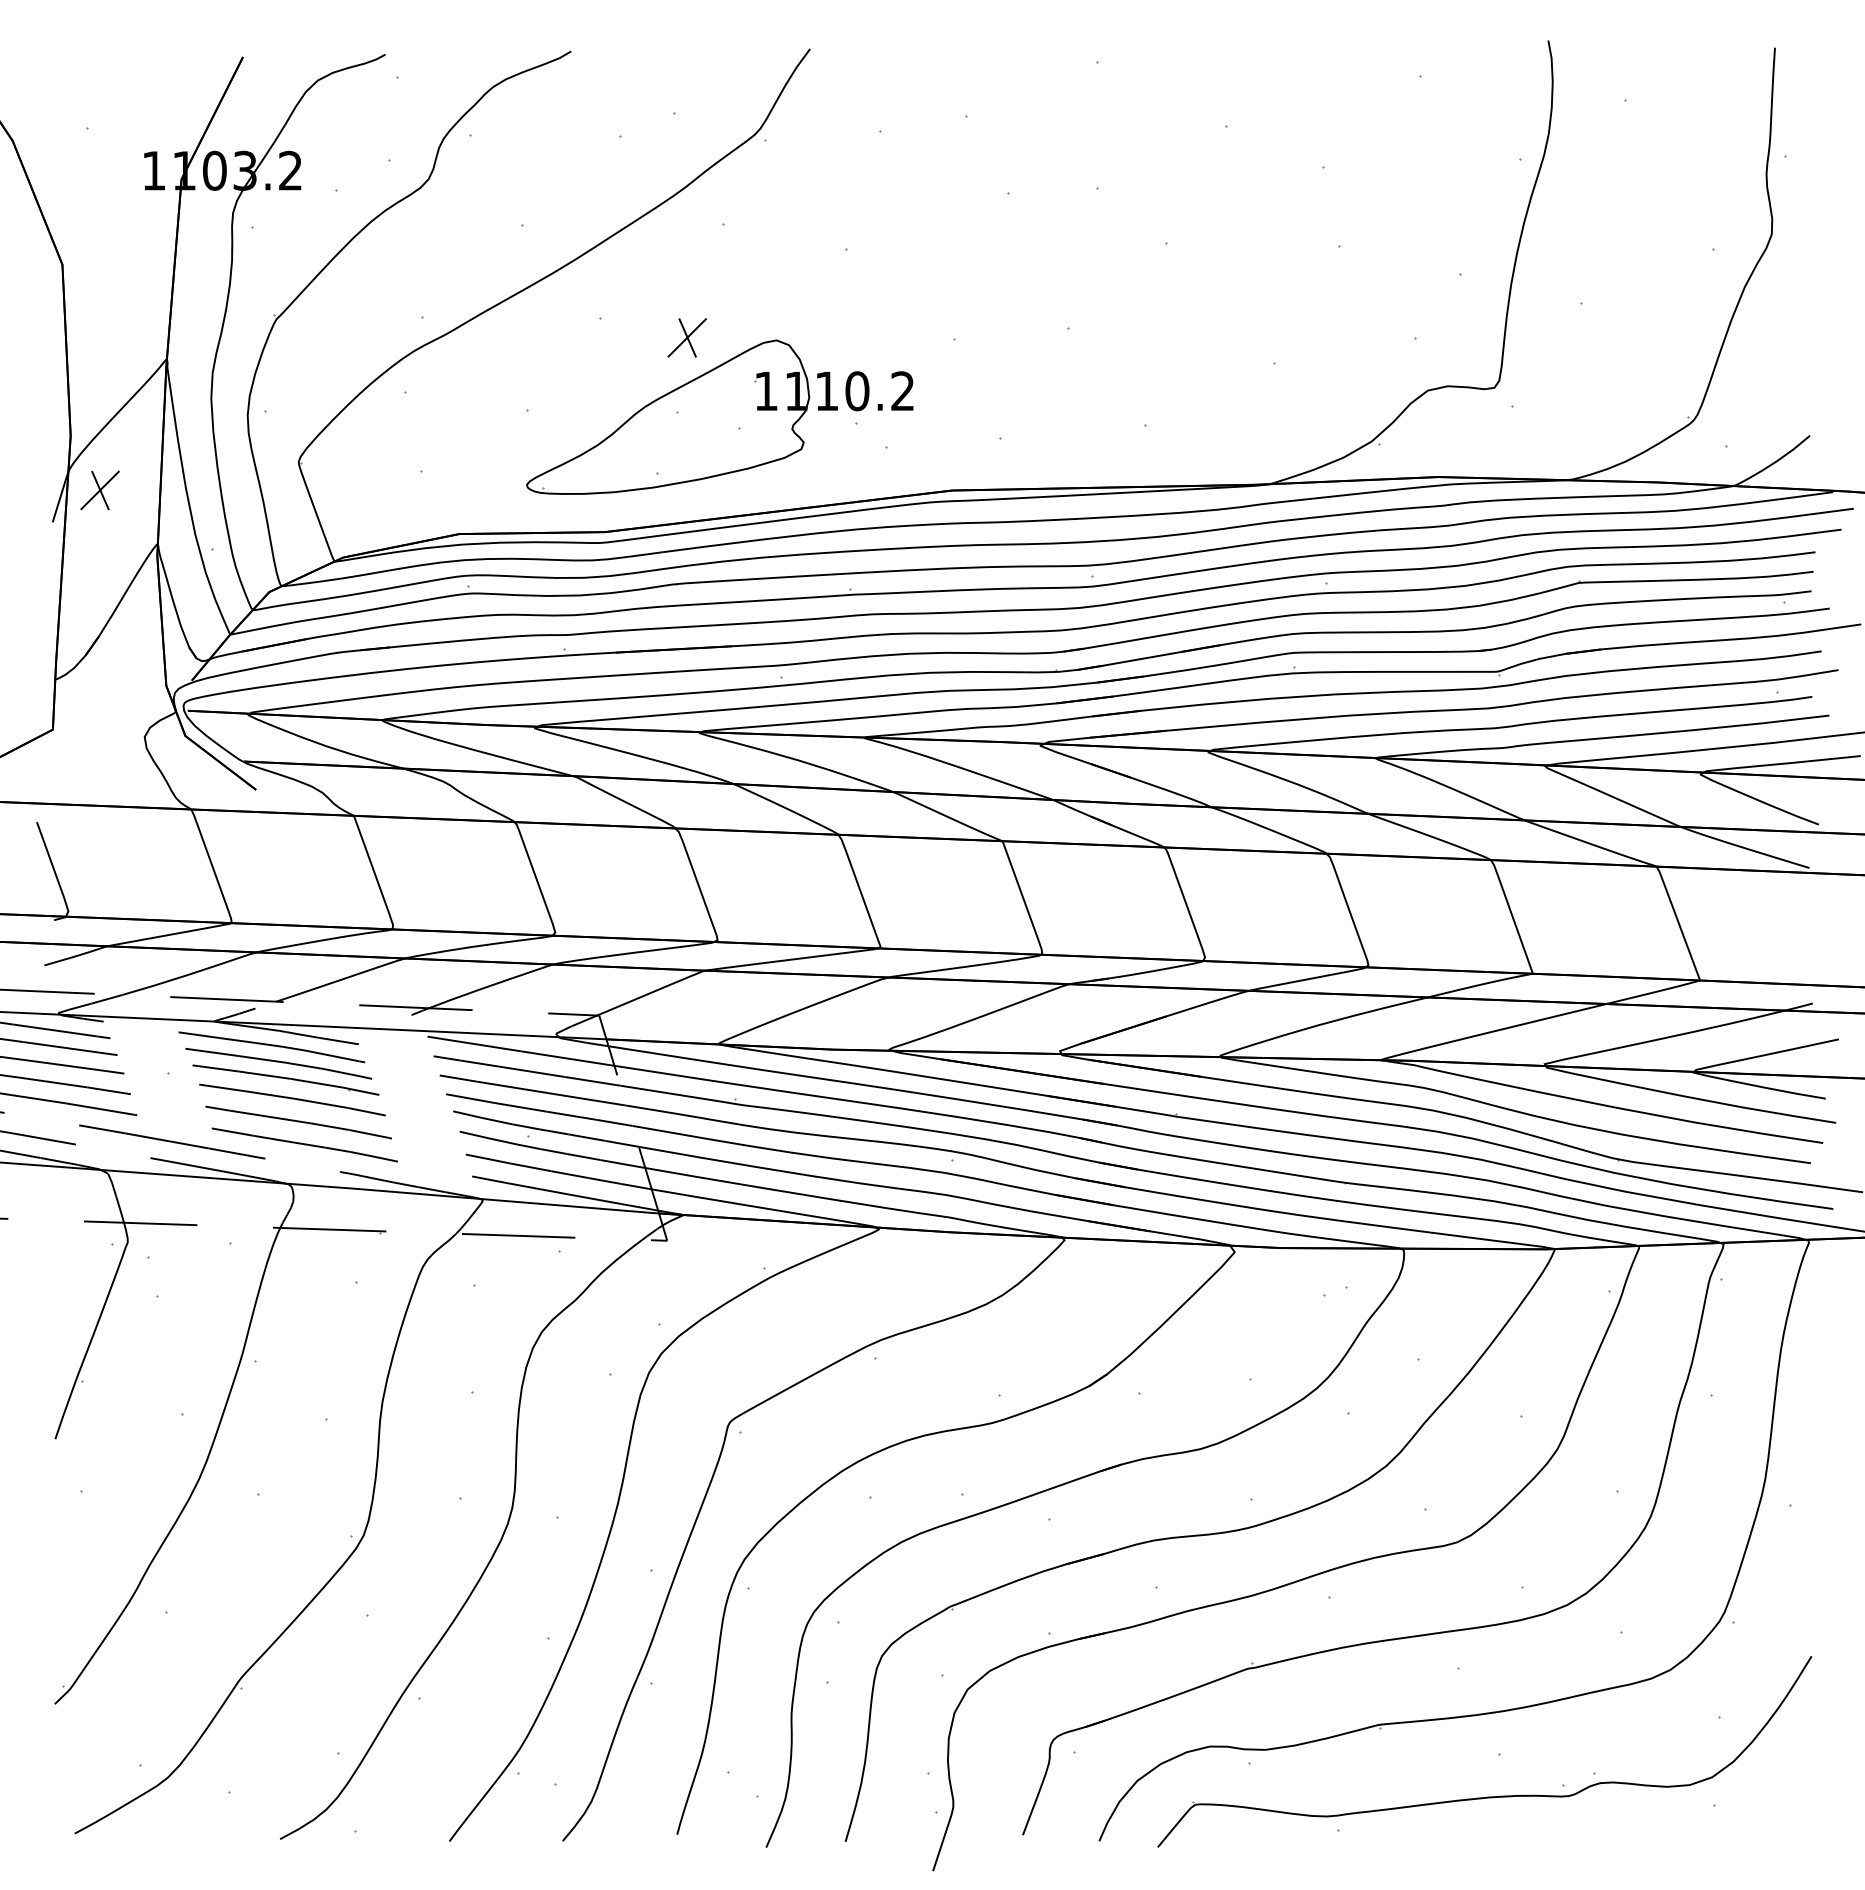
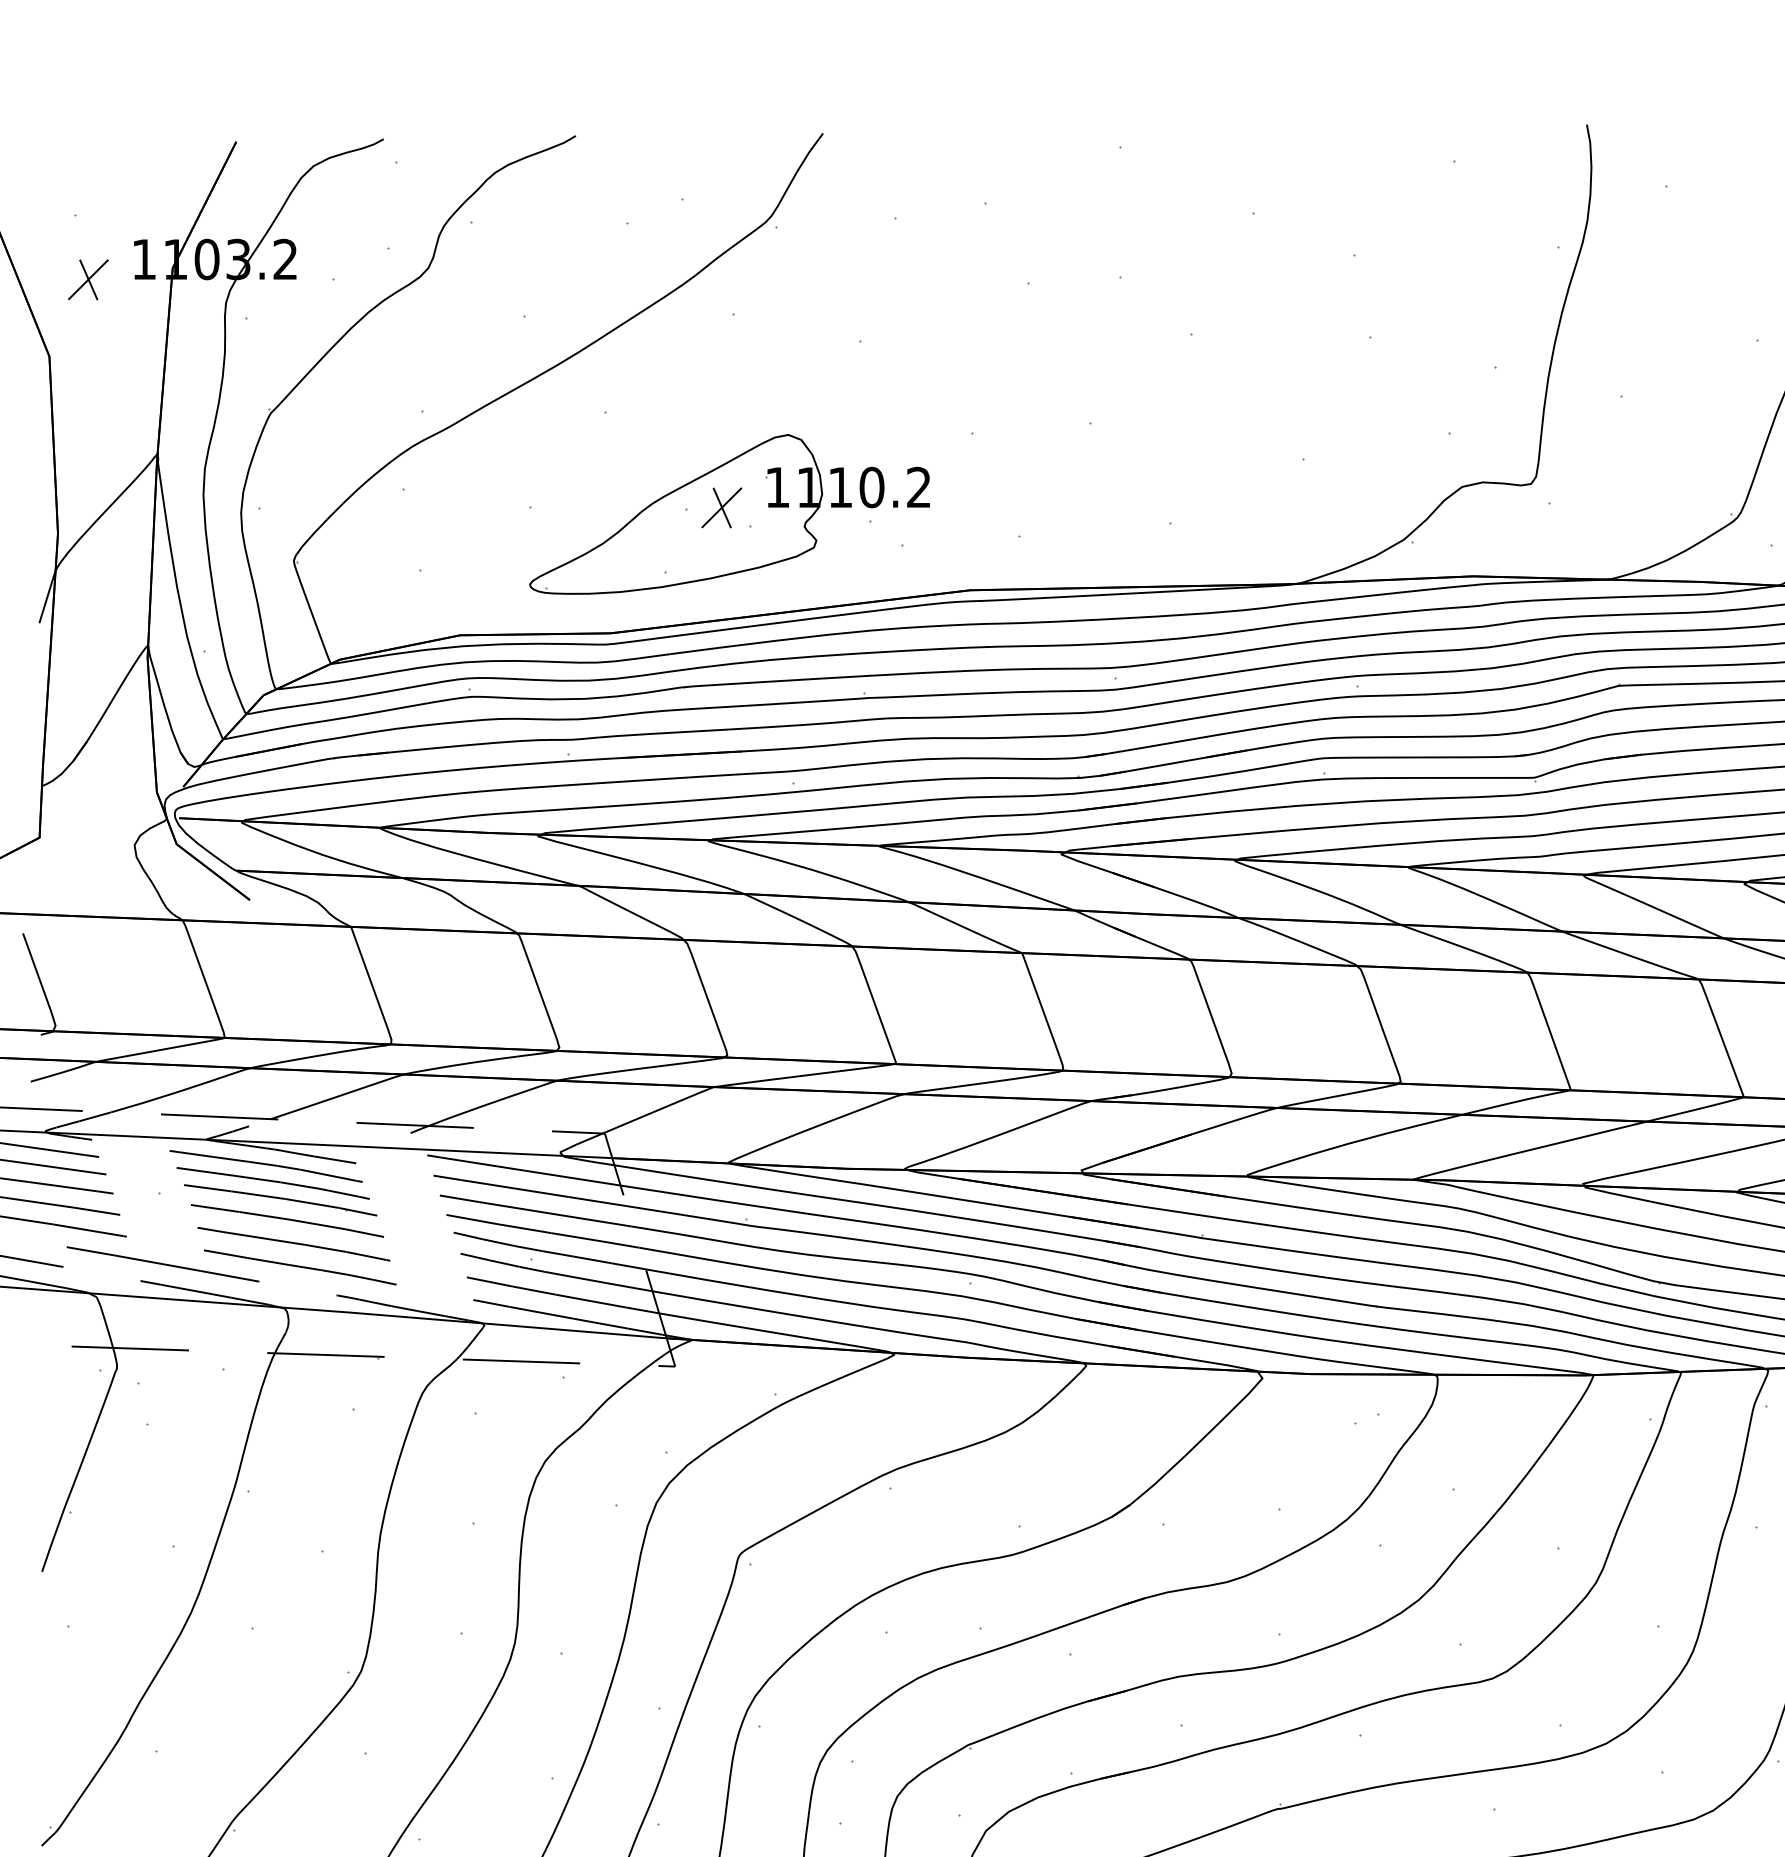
part: (686, 337) -> (721, 507), moved
part: (99, 490) -> (87, 279), moved

